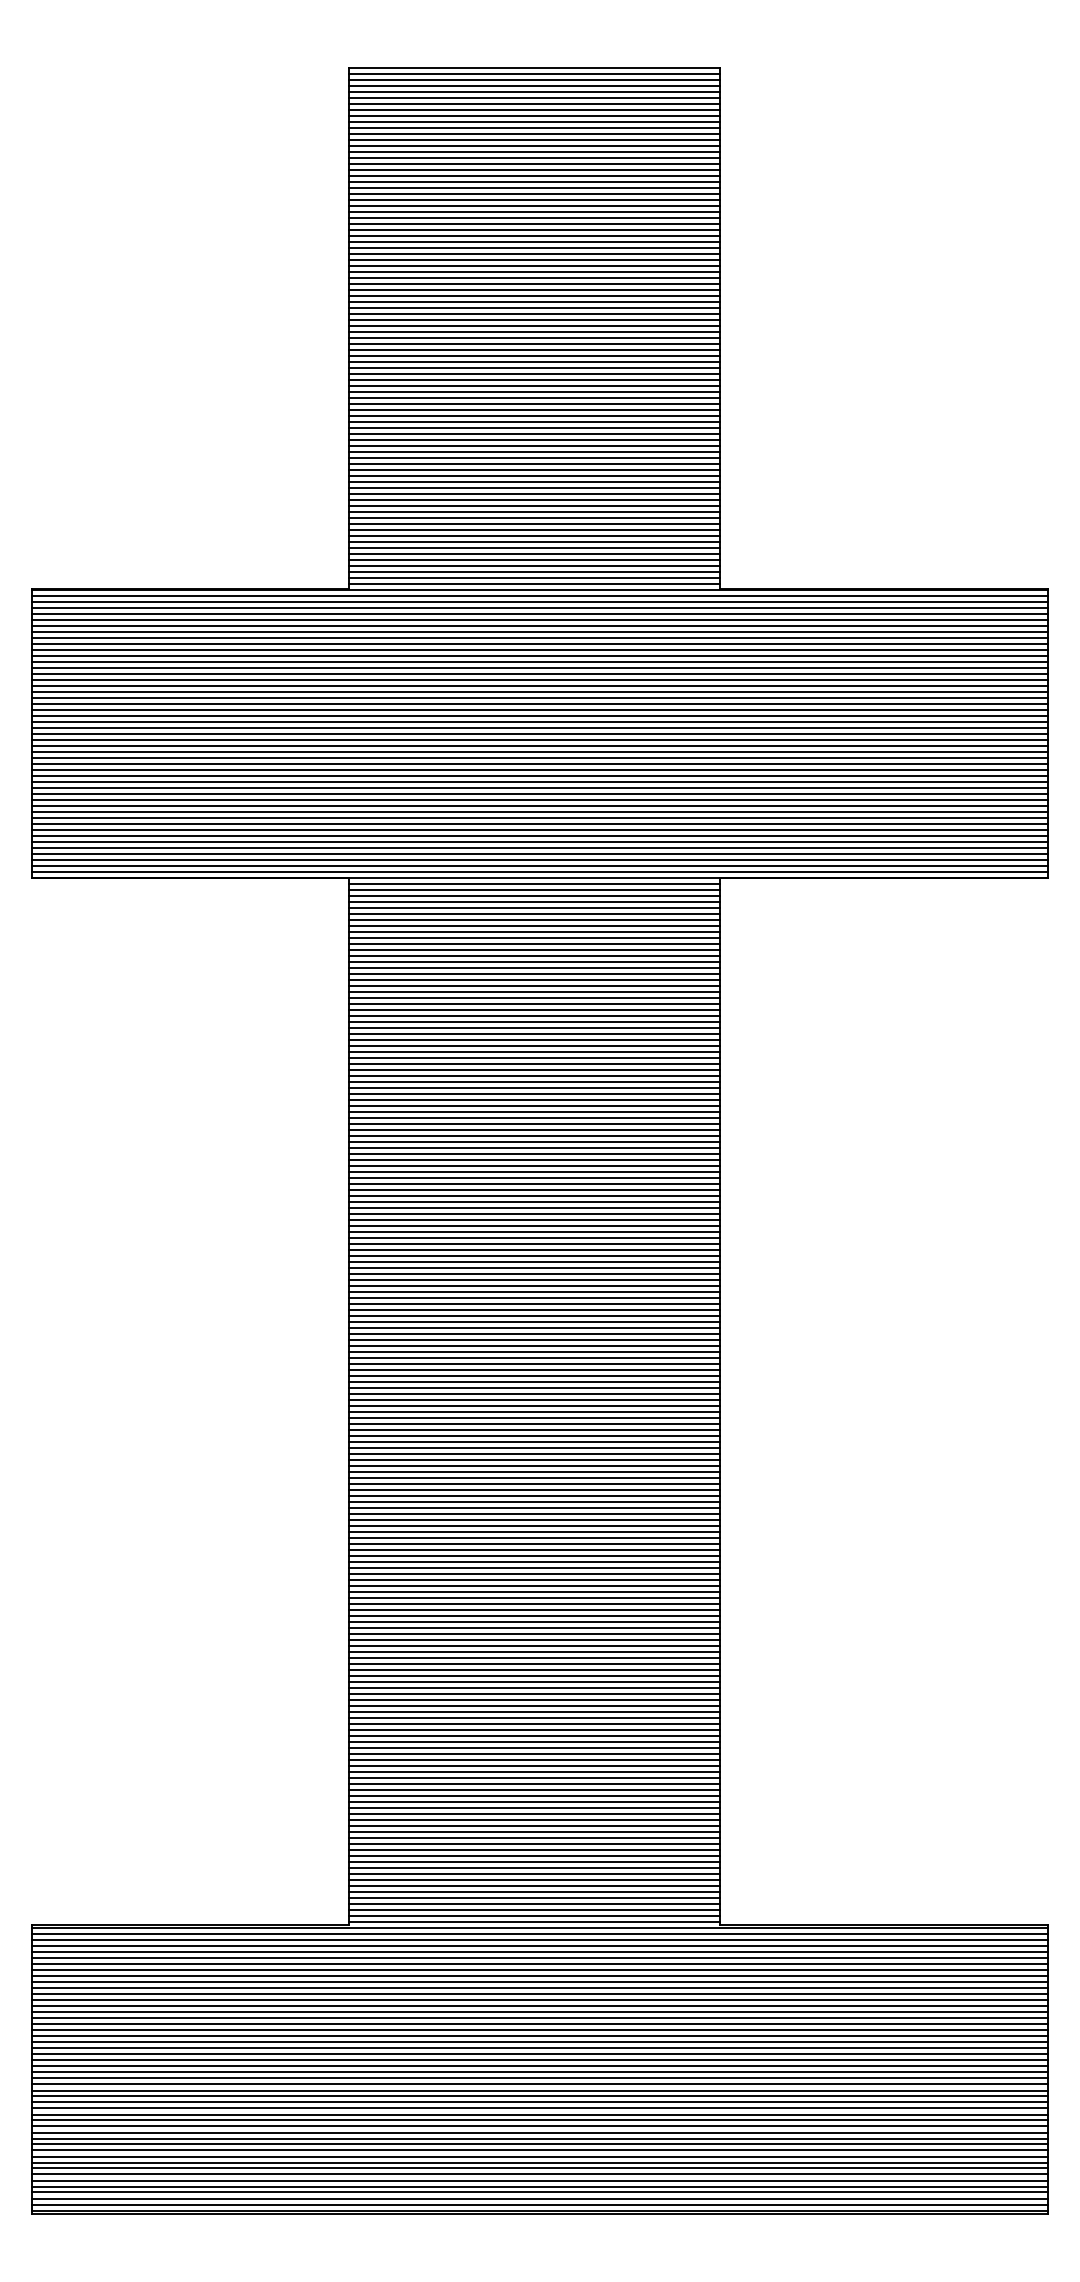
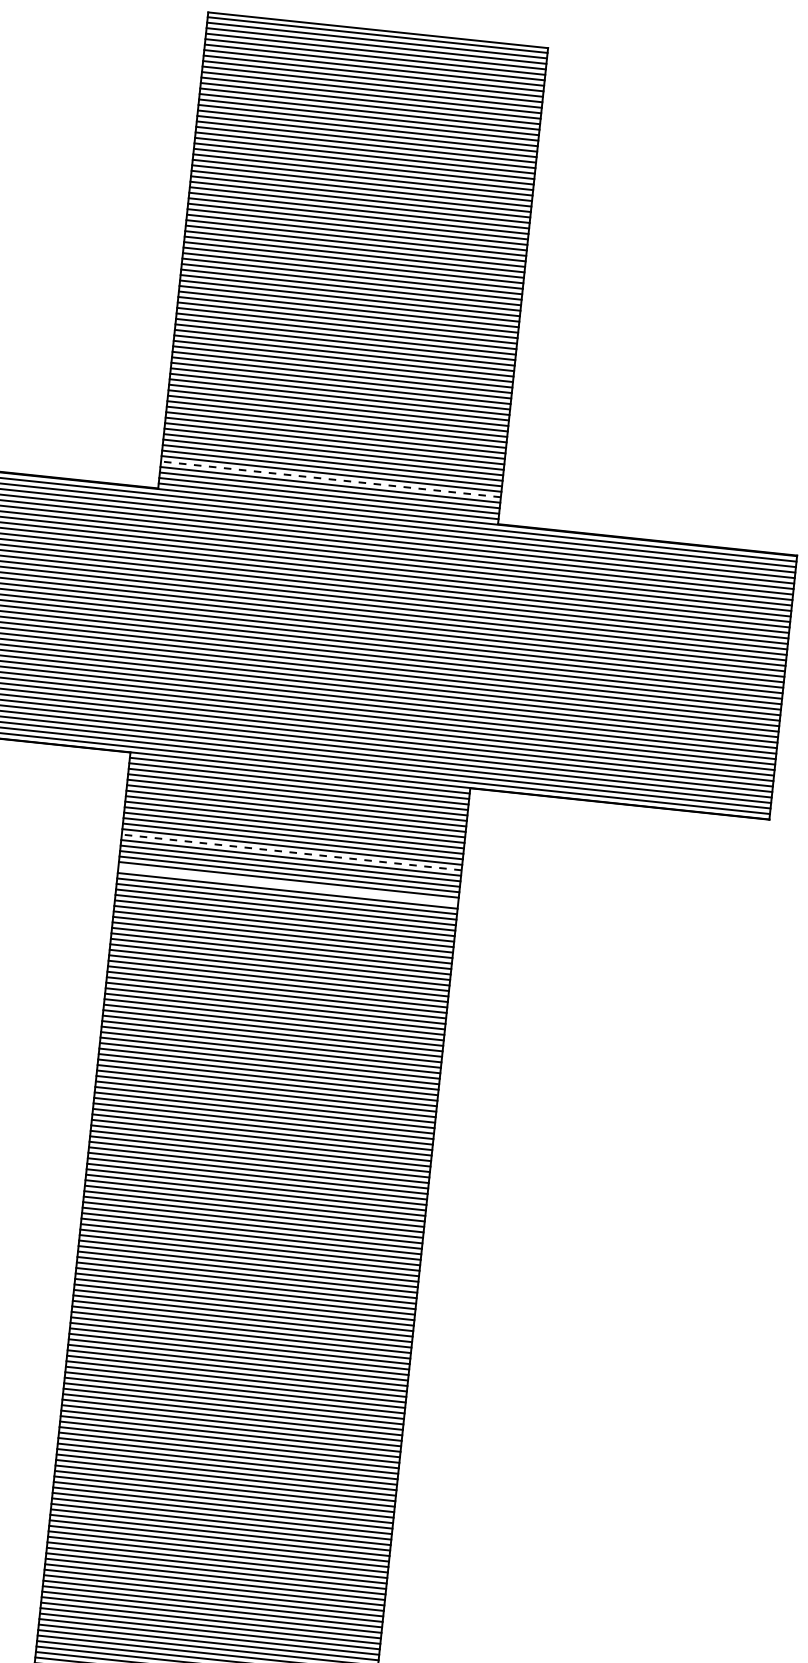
line: (534, 559) -> (331, 479), solid -> dashed
line: (534, 968) -> (291, 852), solid -> dashed
line: (534, 1004) -> (288, 885), removed

